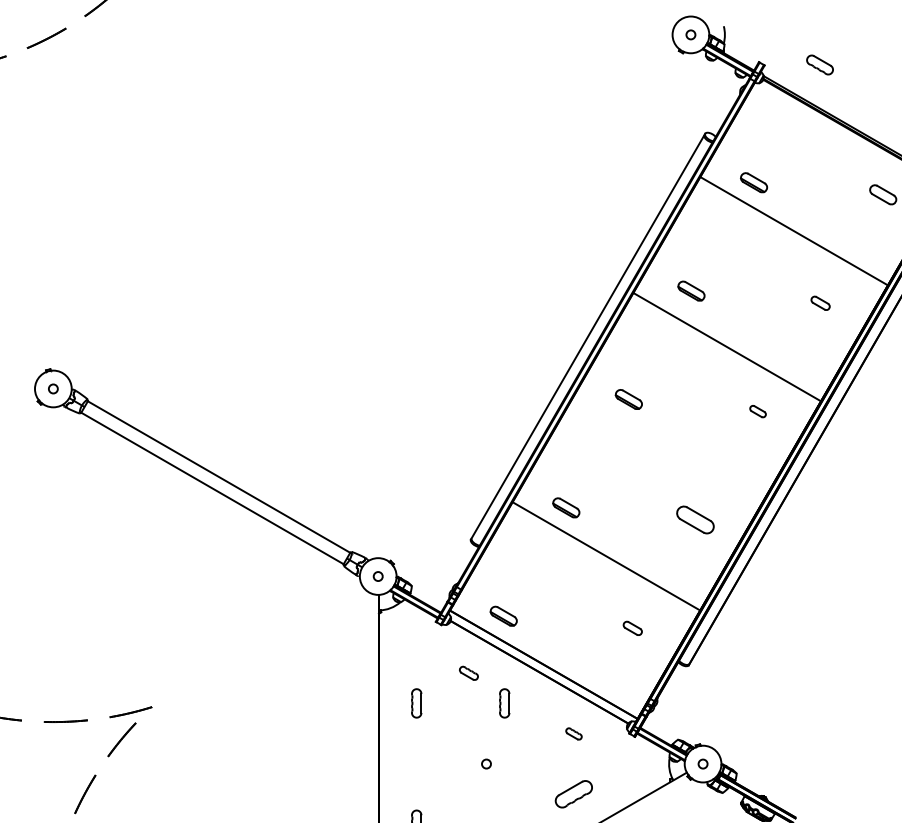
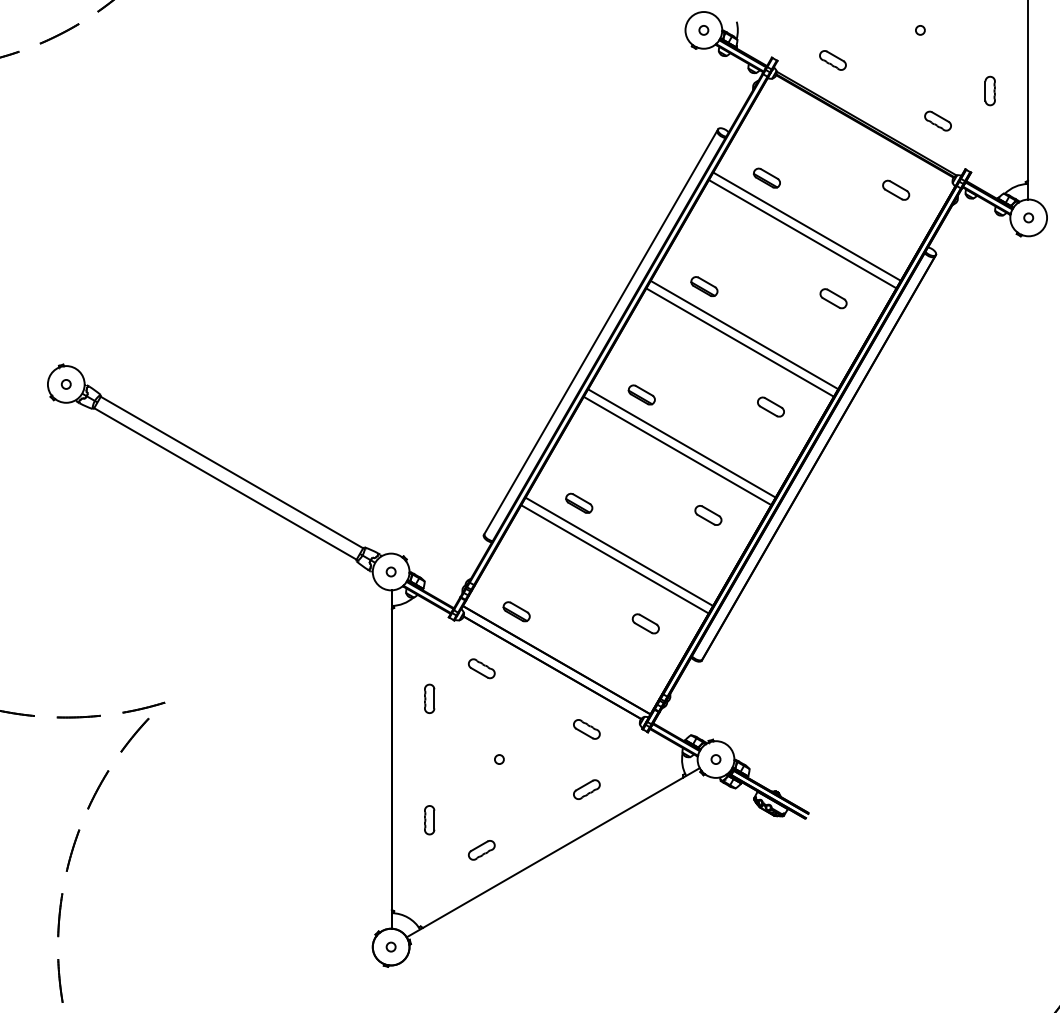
line: (789, 239) -> (802, 234), added
part: (820, 303) -> (833, 298), size x1.43
line: (731, 339) -> (744, 334), added
part: (757, 411) -> (770, 406), size x1.67
line: (668, 448) -> (681, 443), added
line: (664, 455) -> (677, 450), added
part: (695, 520) -> (708, 515), size x0.71
line: (601, 564) -> (614, 559), added
part: (632, 628) -> (645, 623), size x1.43
part: (468, 673) -> (481, 668), size x1.43
part: (504, 703) -> (517, 698), removed
part: (573, 734) -> (586, 729), size x1.67
part: (573, 794) -> (586, 789), size x0.71

